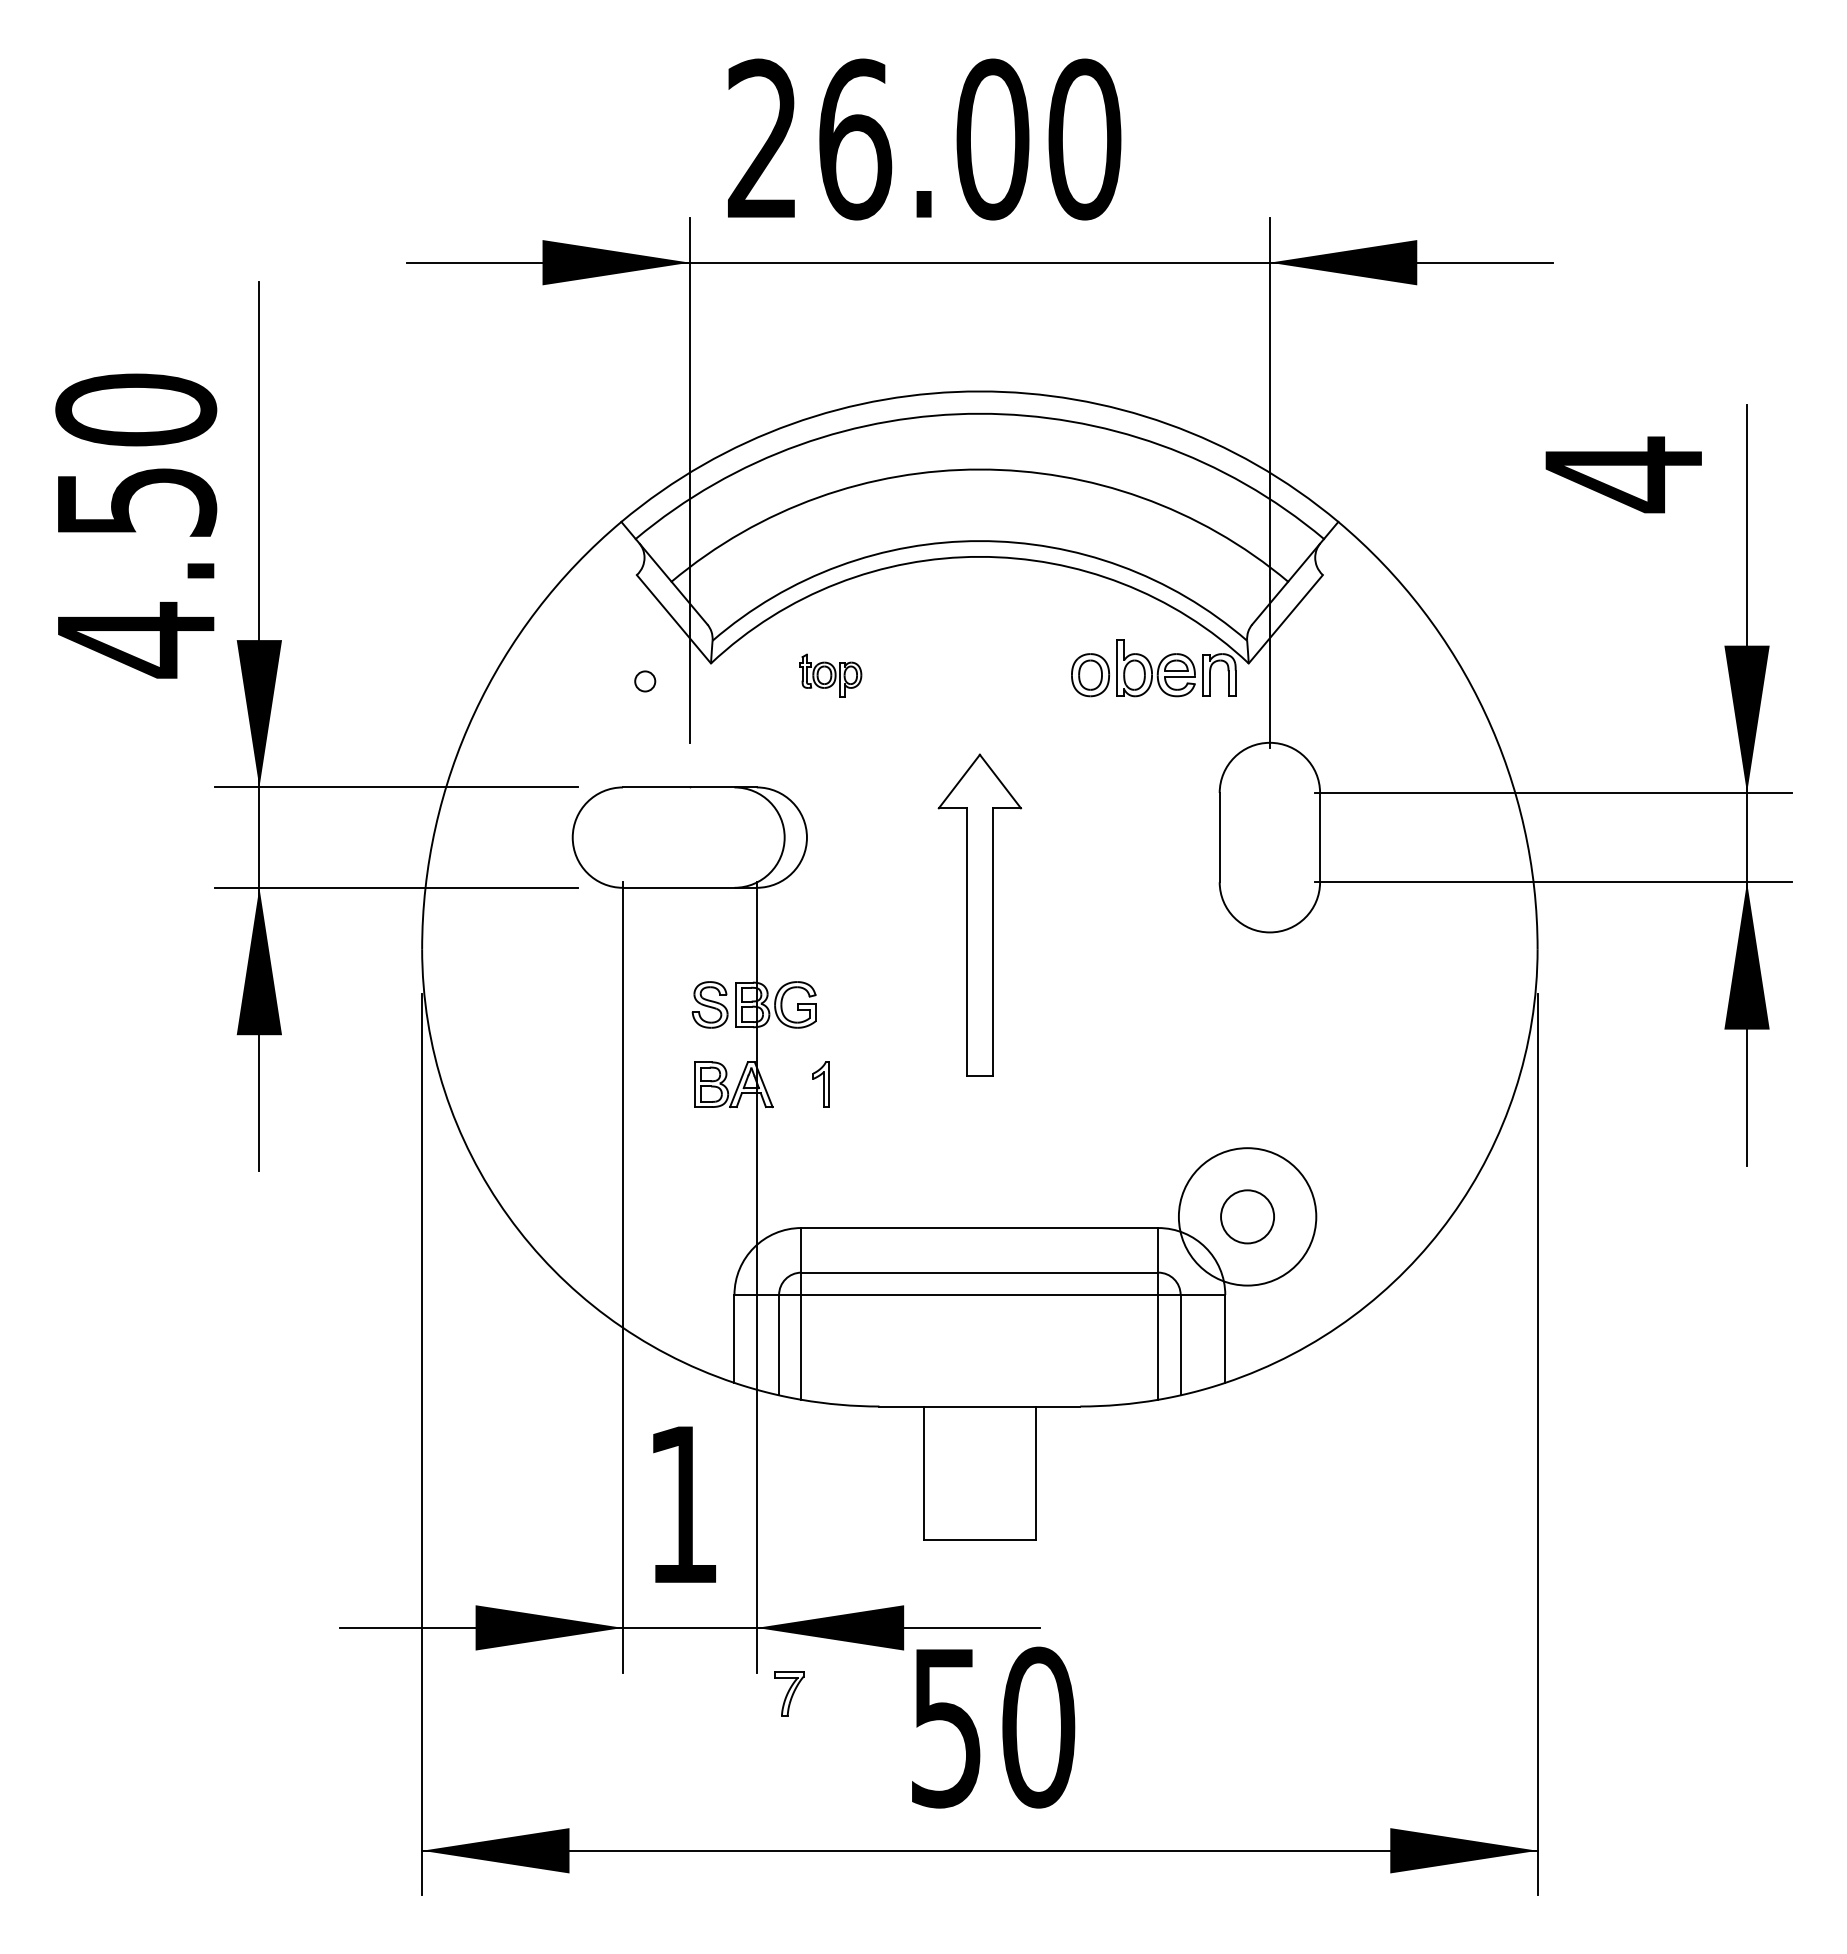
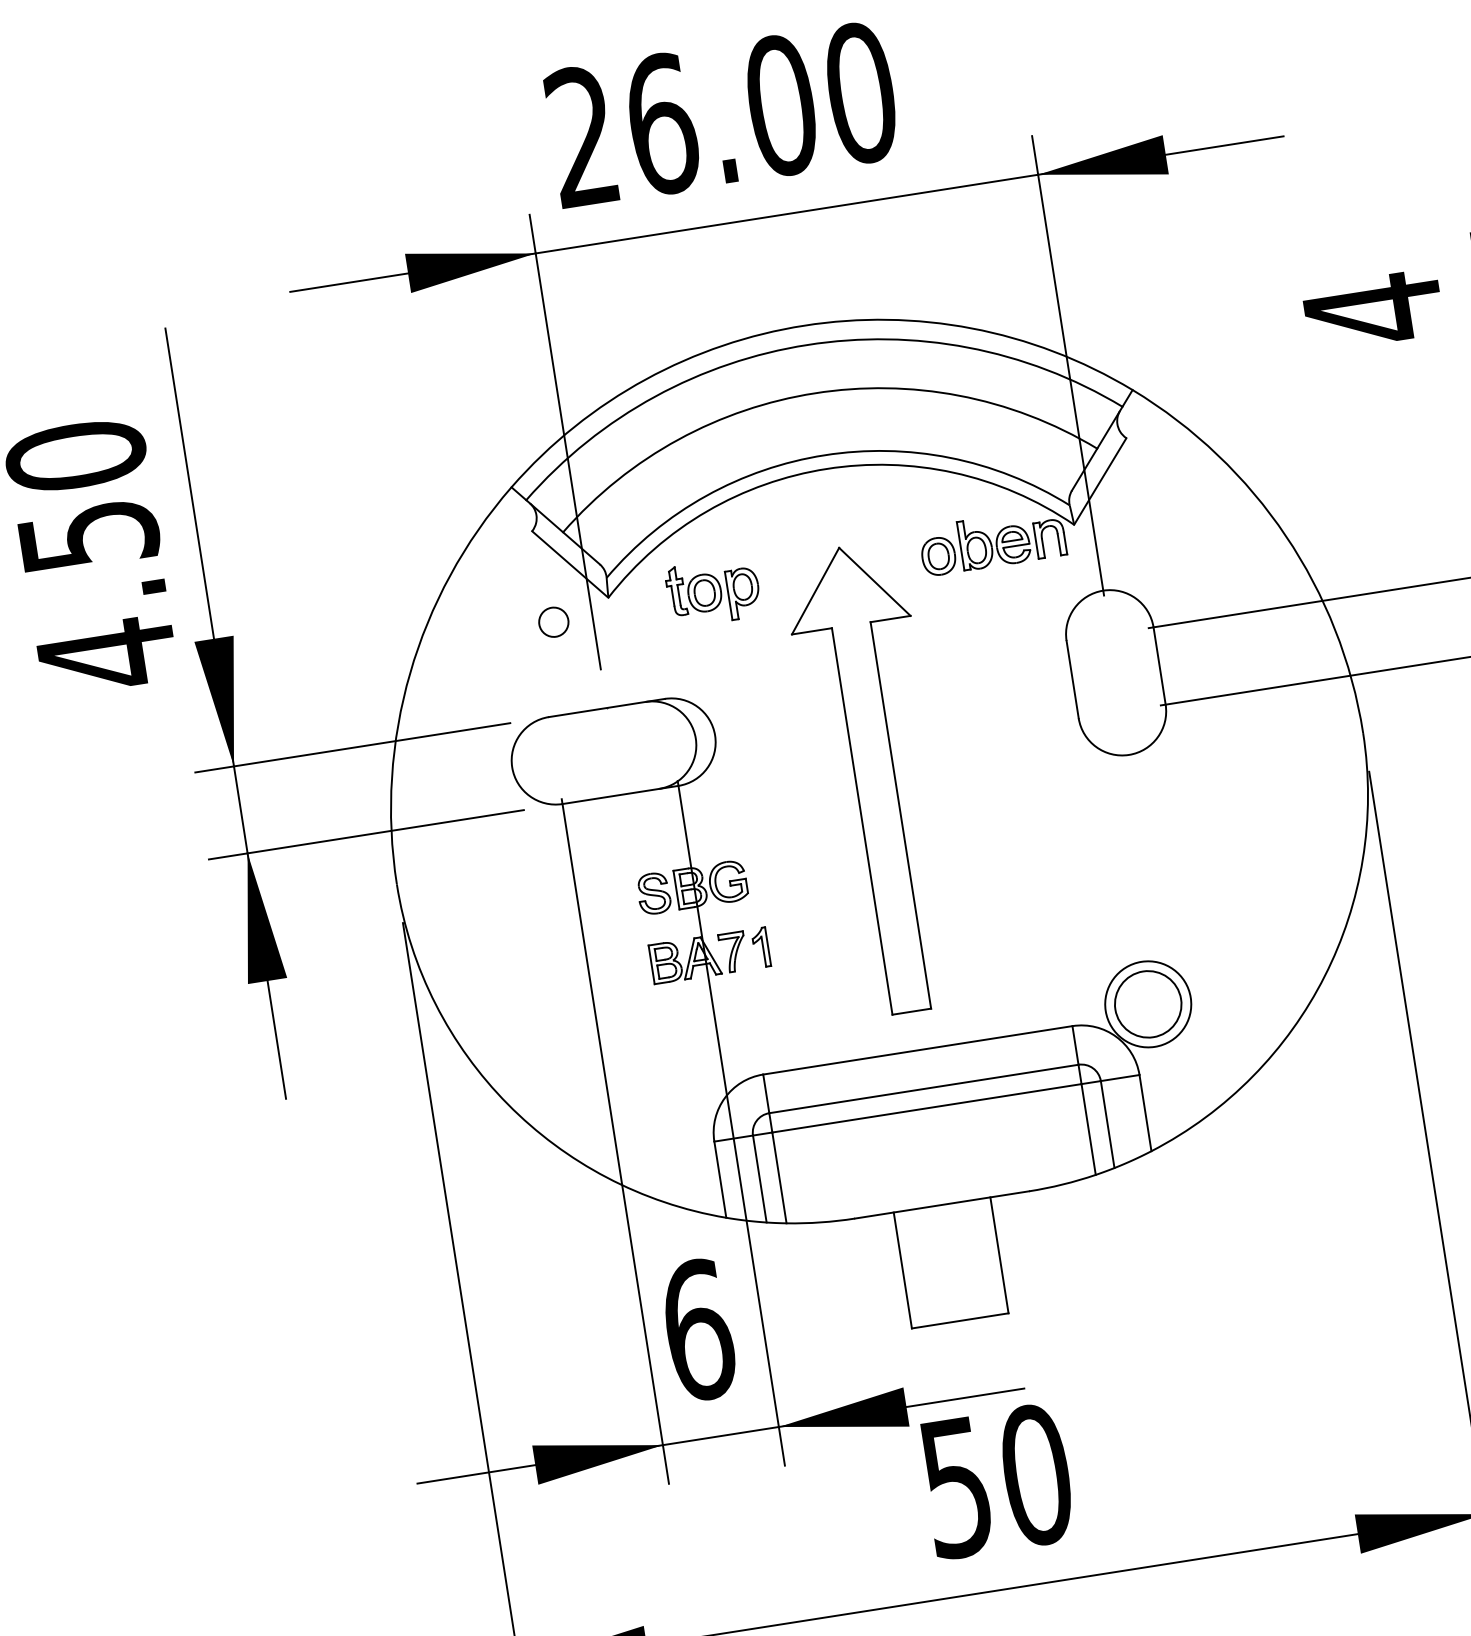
part: (830, 675) -> (713, 591), size x1.67
circle: (644, 681) -> (553, 622), size x1.67
part: (979, 914) -> (875, 778), size x1.67
circle: (1247, 1216) -> (1148, 1004), size x0.71
circle: (1247, 1216) -> (1148, 1004), size x1.43
text: (683, 1504) -> (698, 1330), 1 -> 6
part: (789, 1693) -> (733, 951), moved

